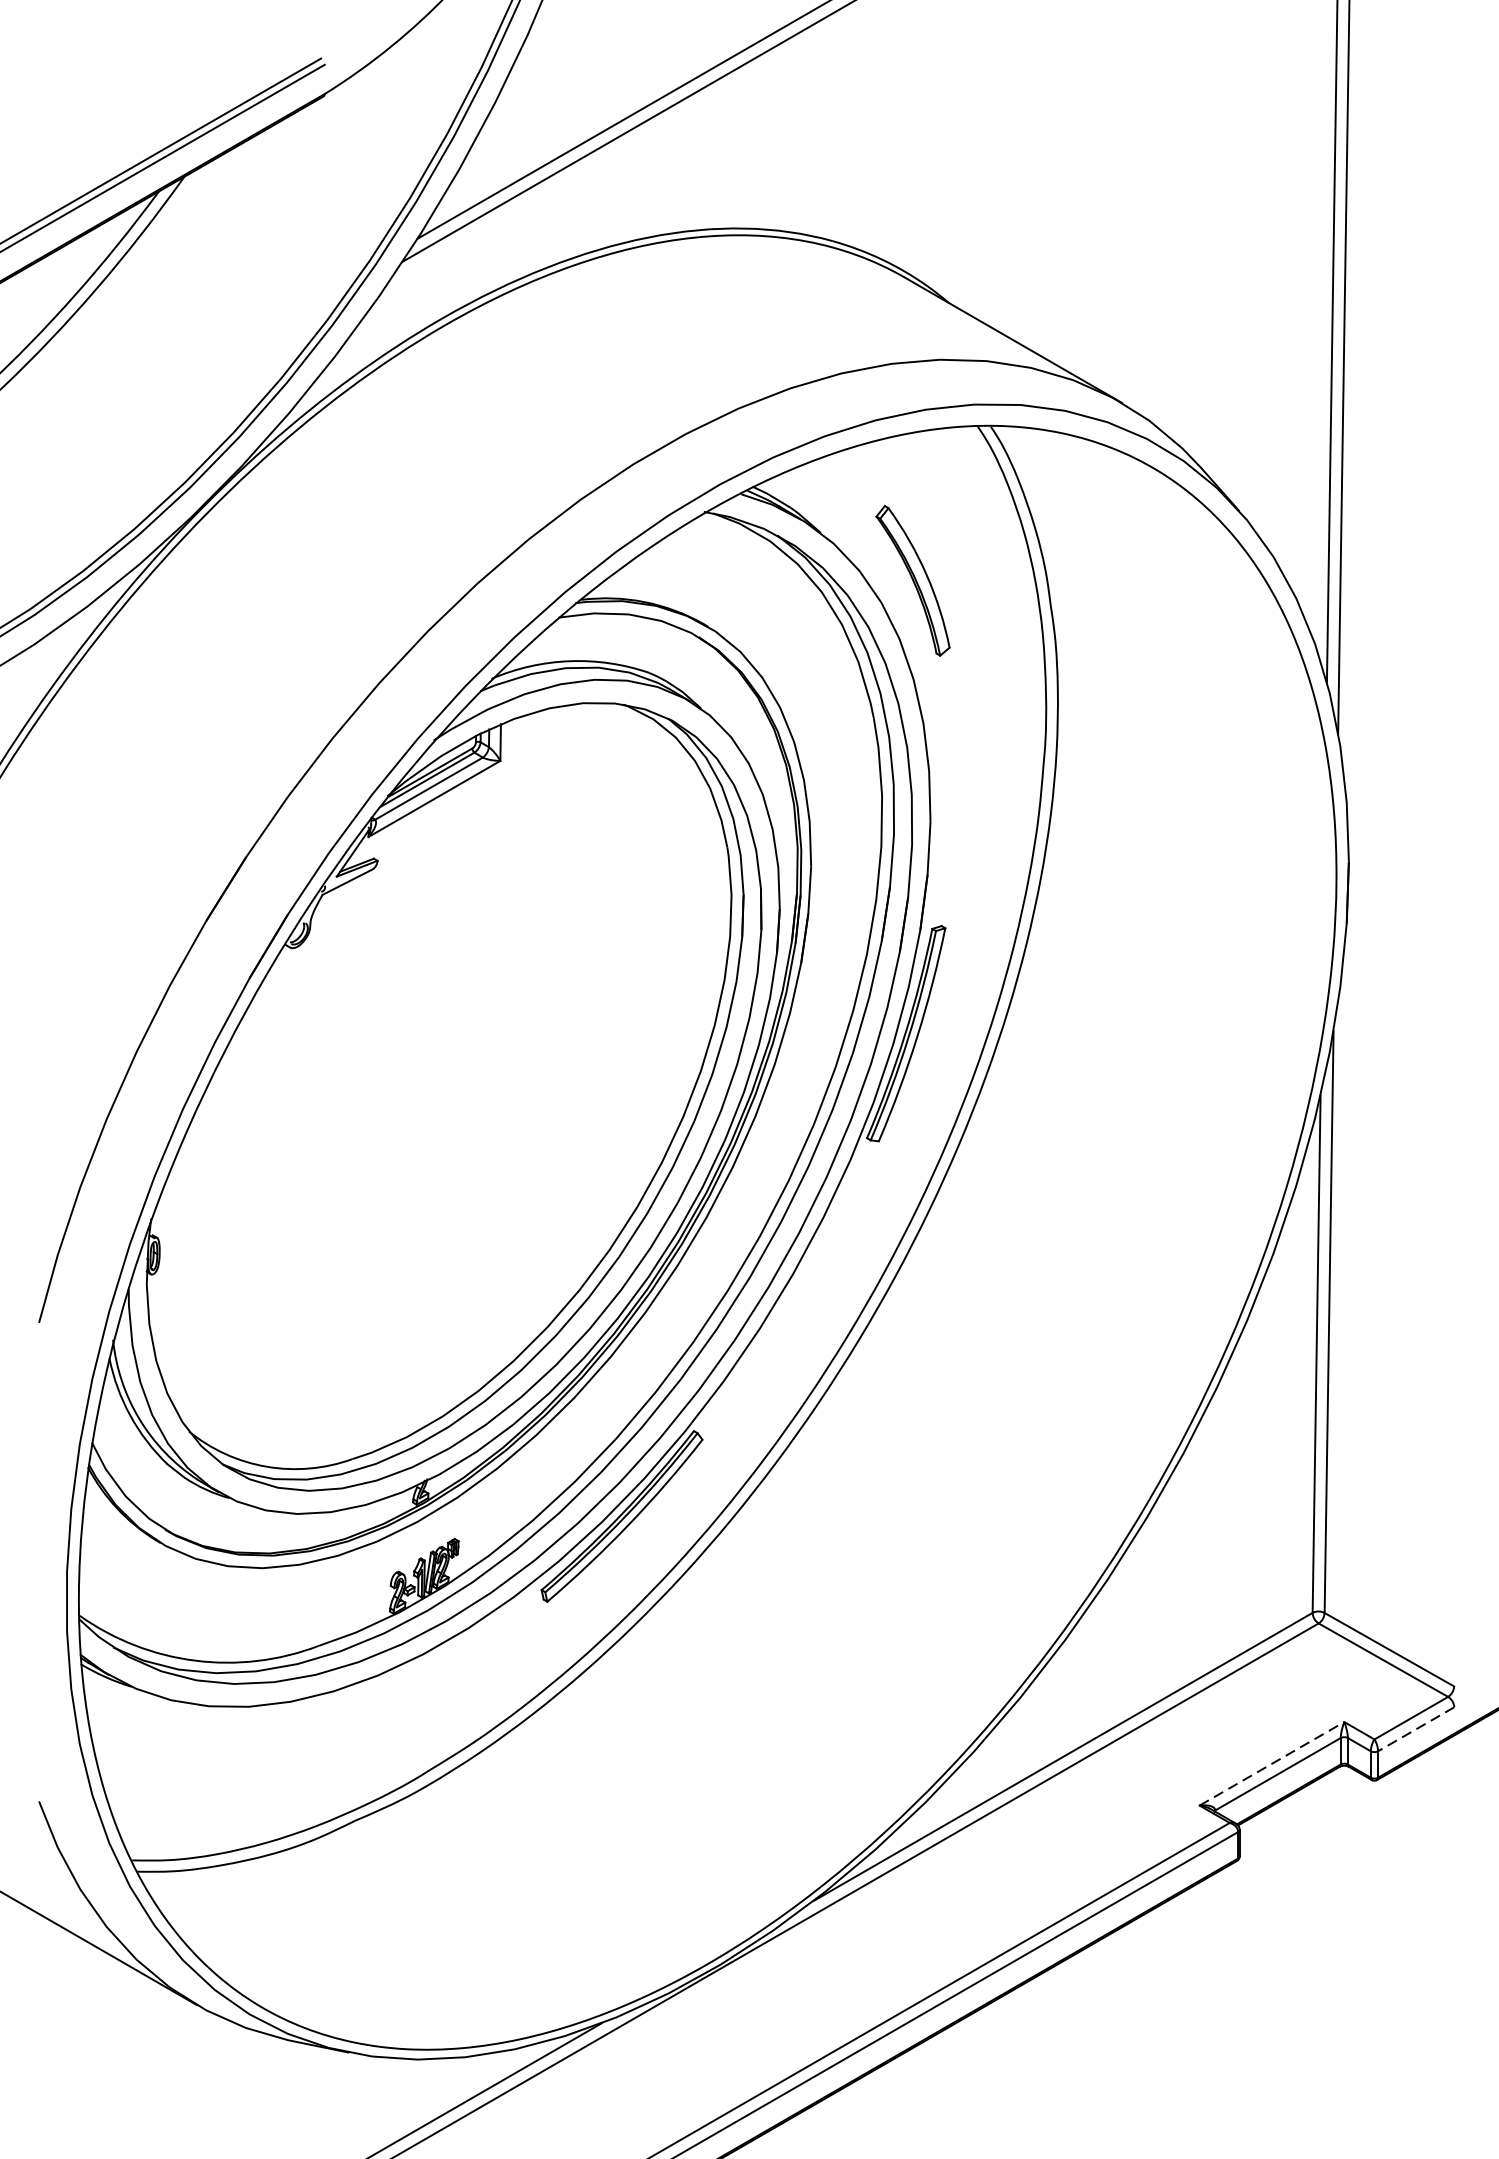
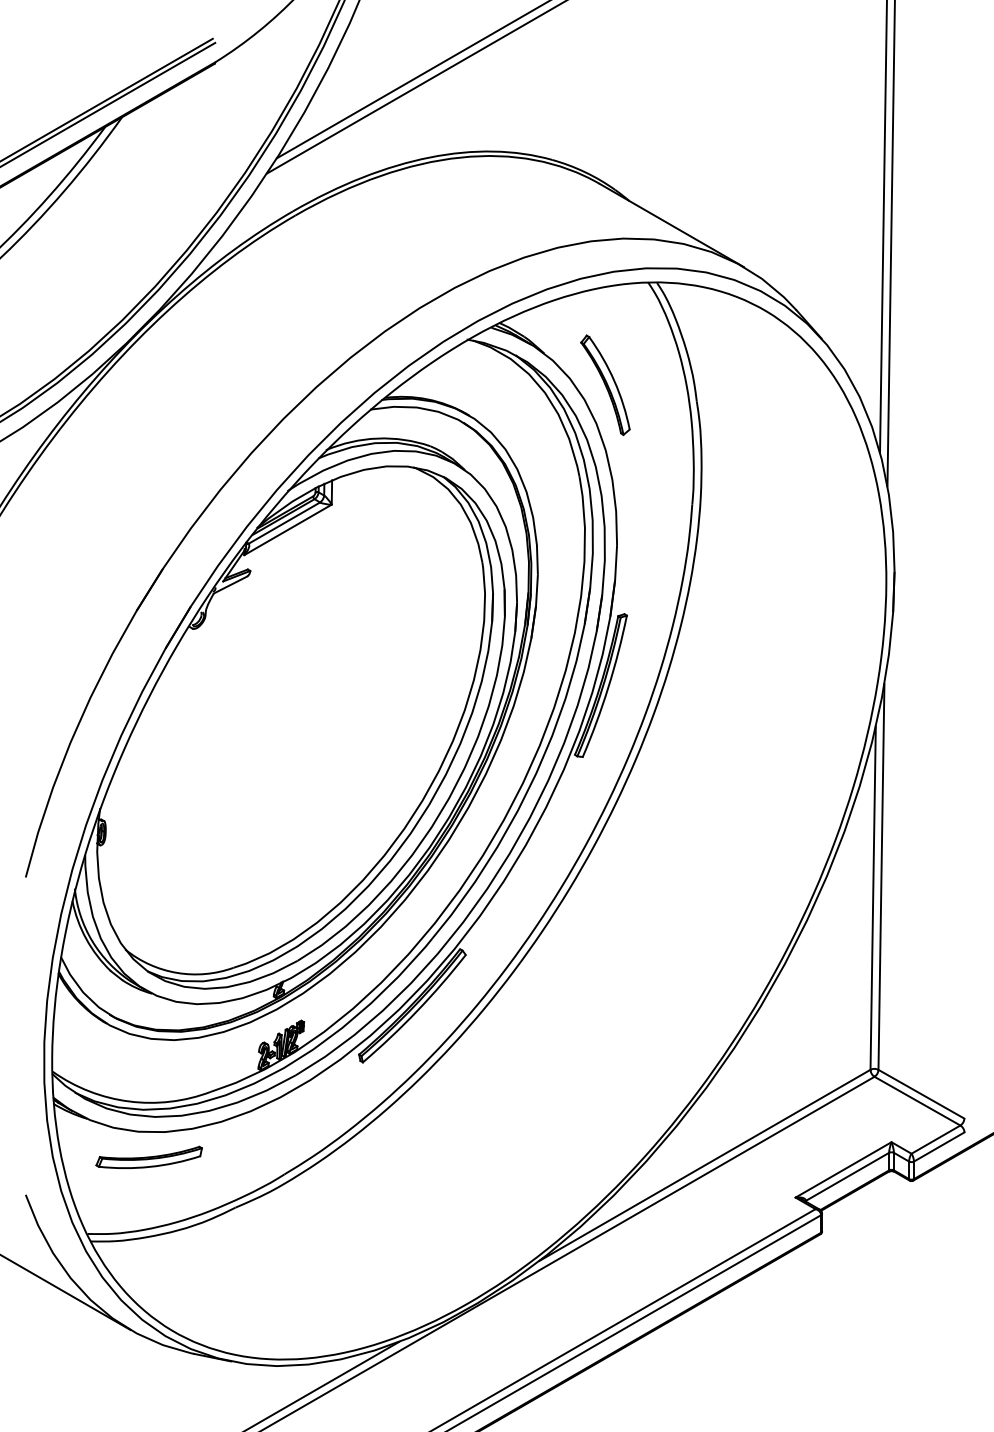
line: (1415, 1730) -> (938, 1147), dashed -> solid
part: (224, 1743) -> (148, 1156), added
line: (1271, 1763) -> (843, 1169), dashed -> solid

